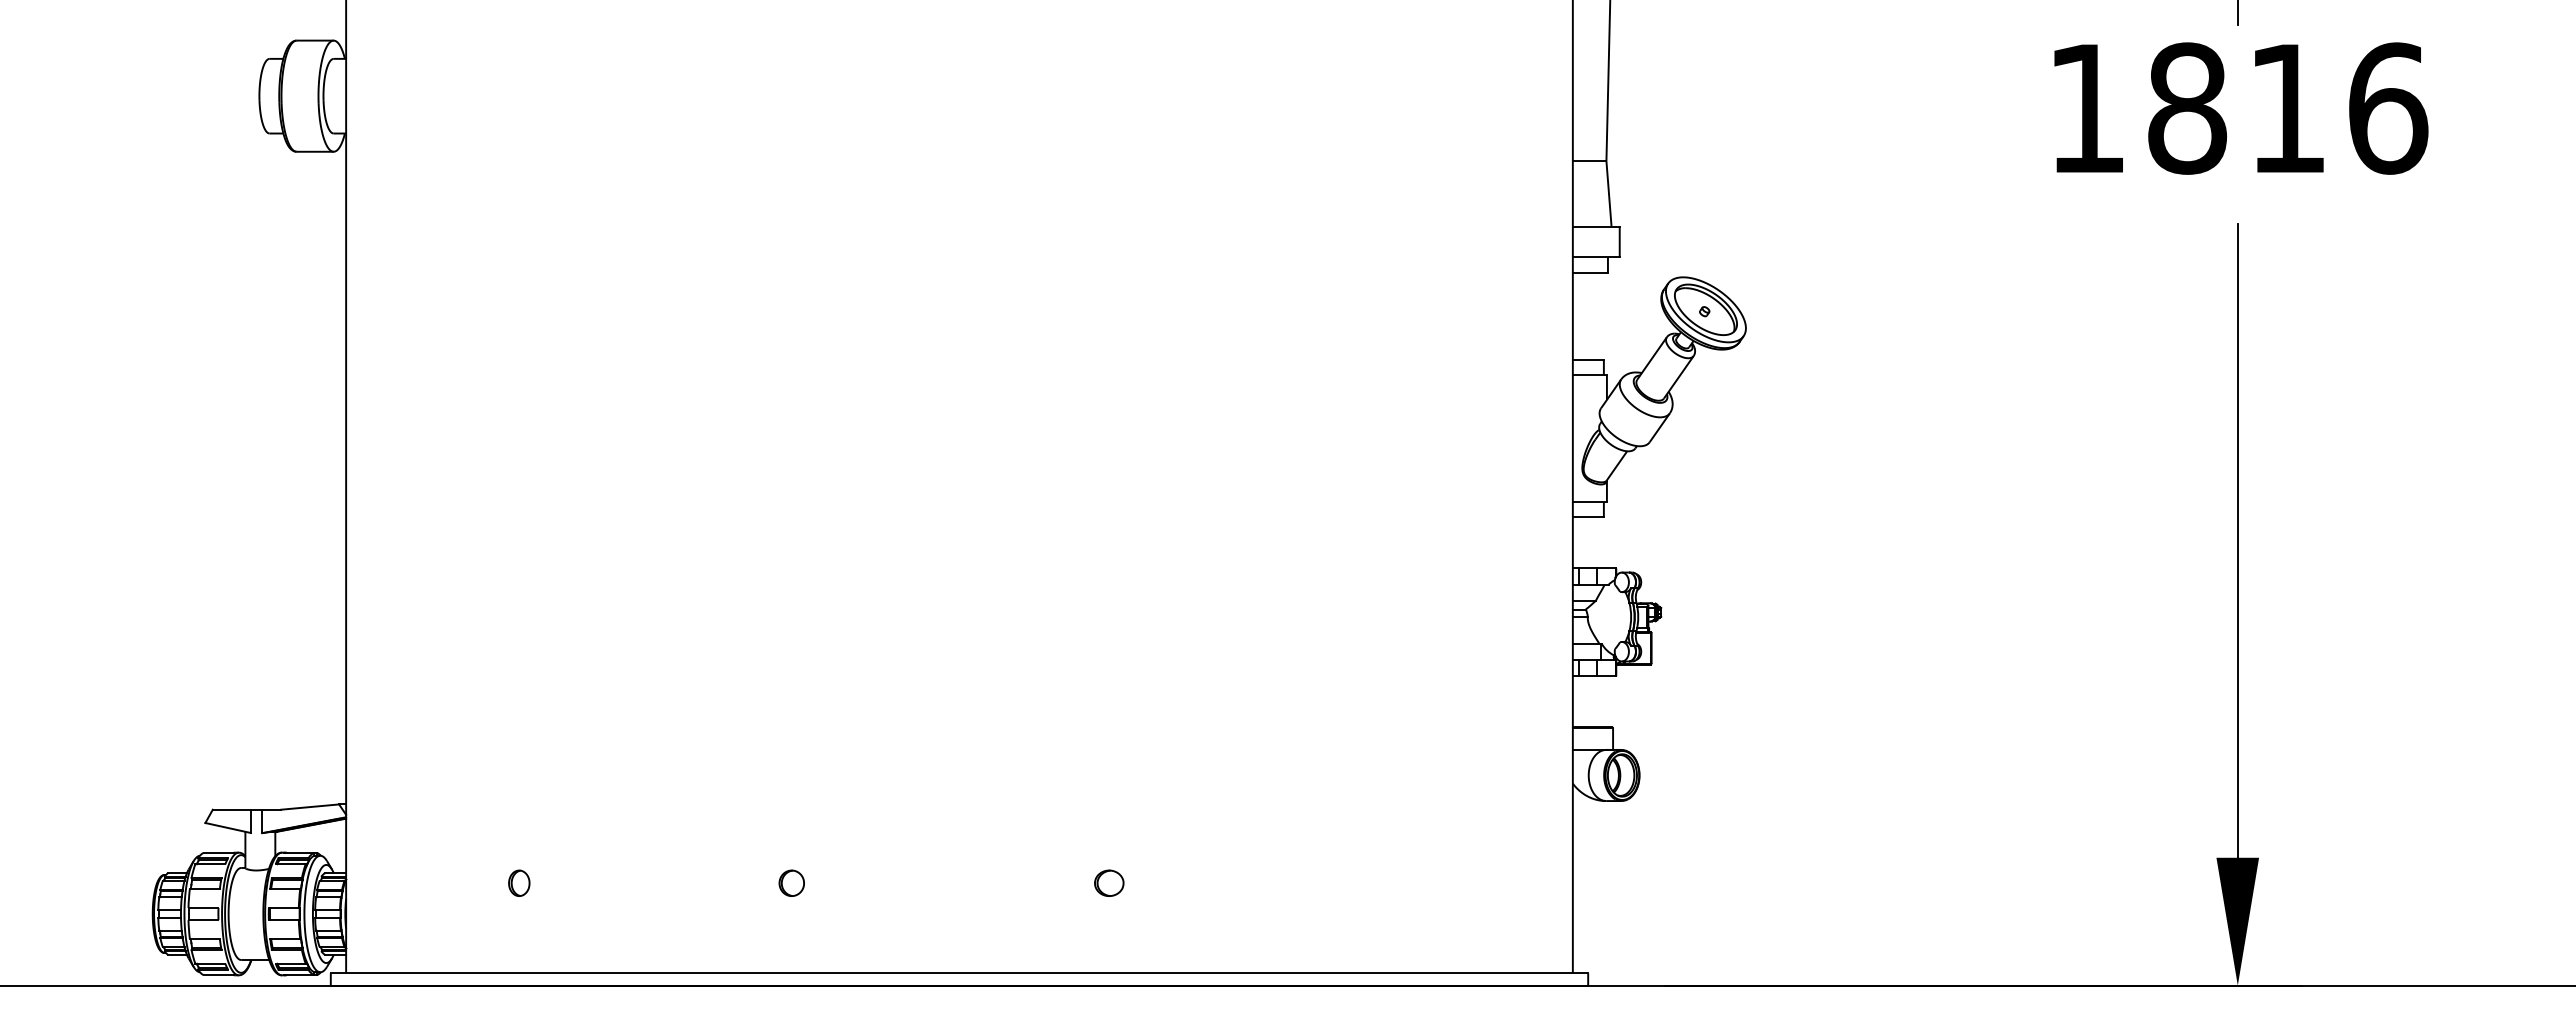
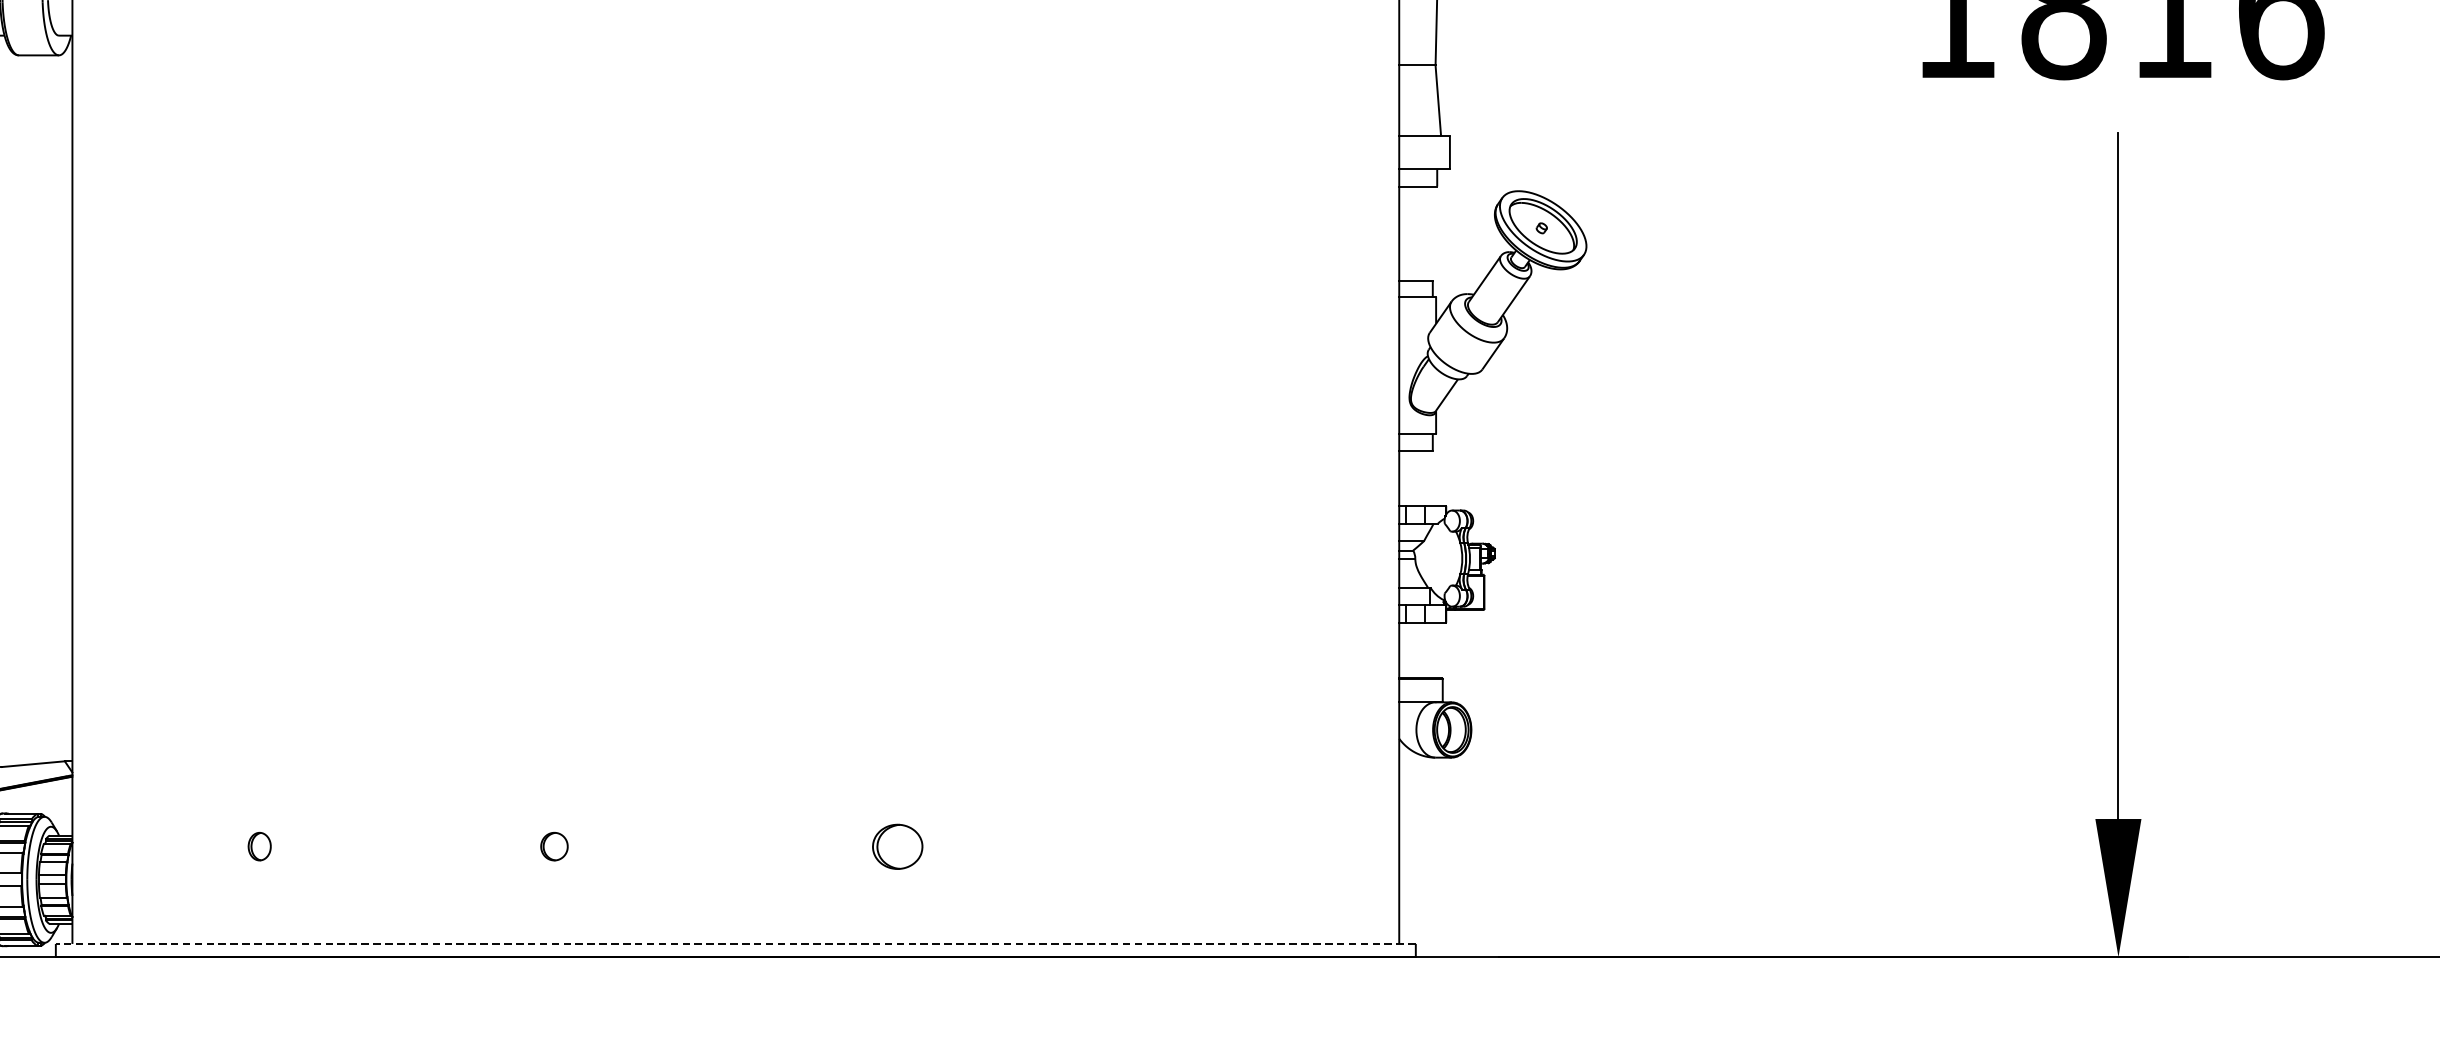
part: (1109, 882) -> (898, 845), size x1.6
line: (959, 973) -> (735, 944), solid -> dashed

